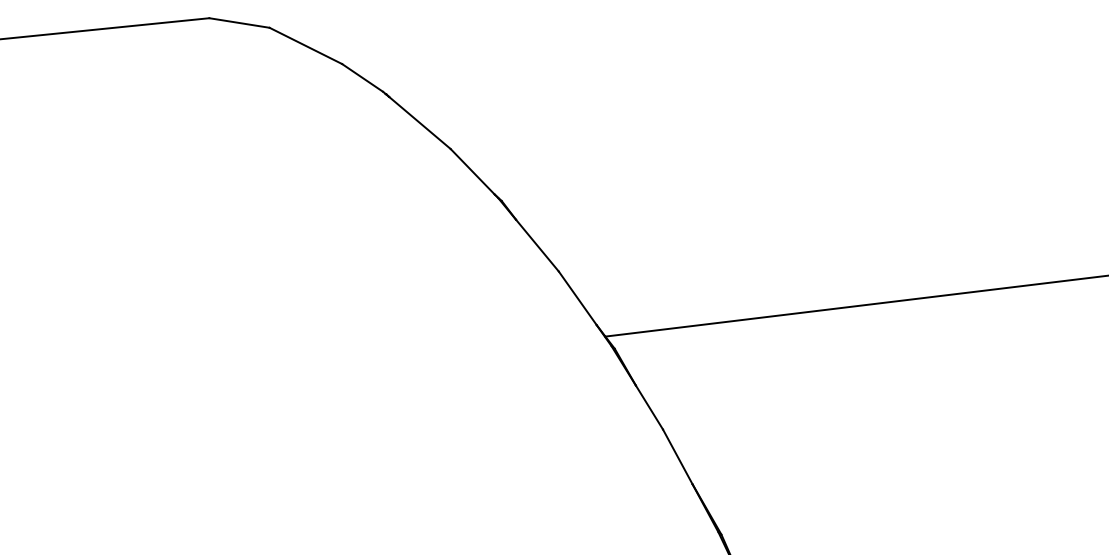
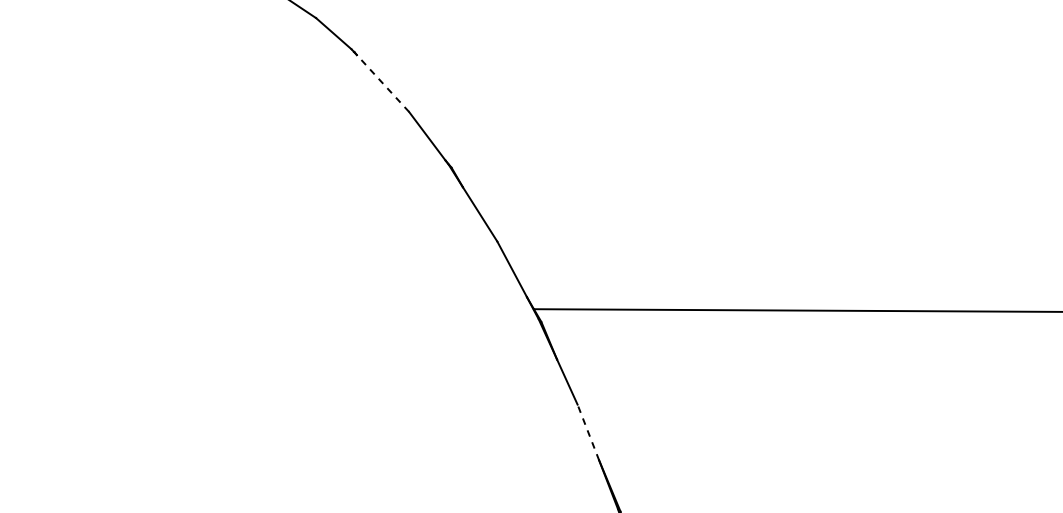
line: (419, 122) -> (382, 83), solid -> dashed
line: (677, 456) -> (588, 432), solid -> dashed

